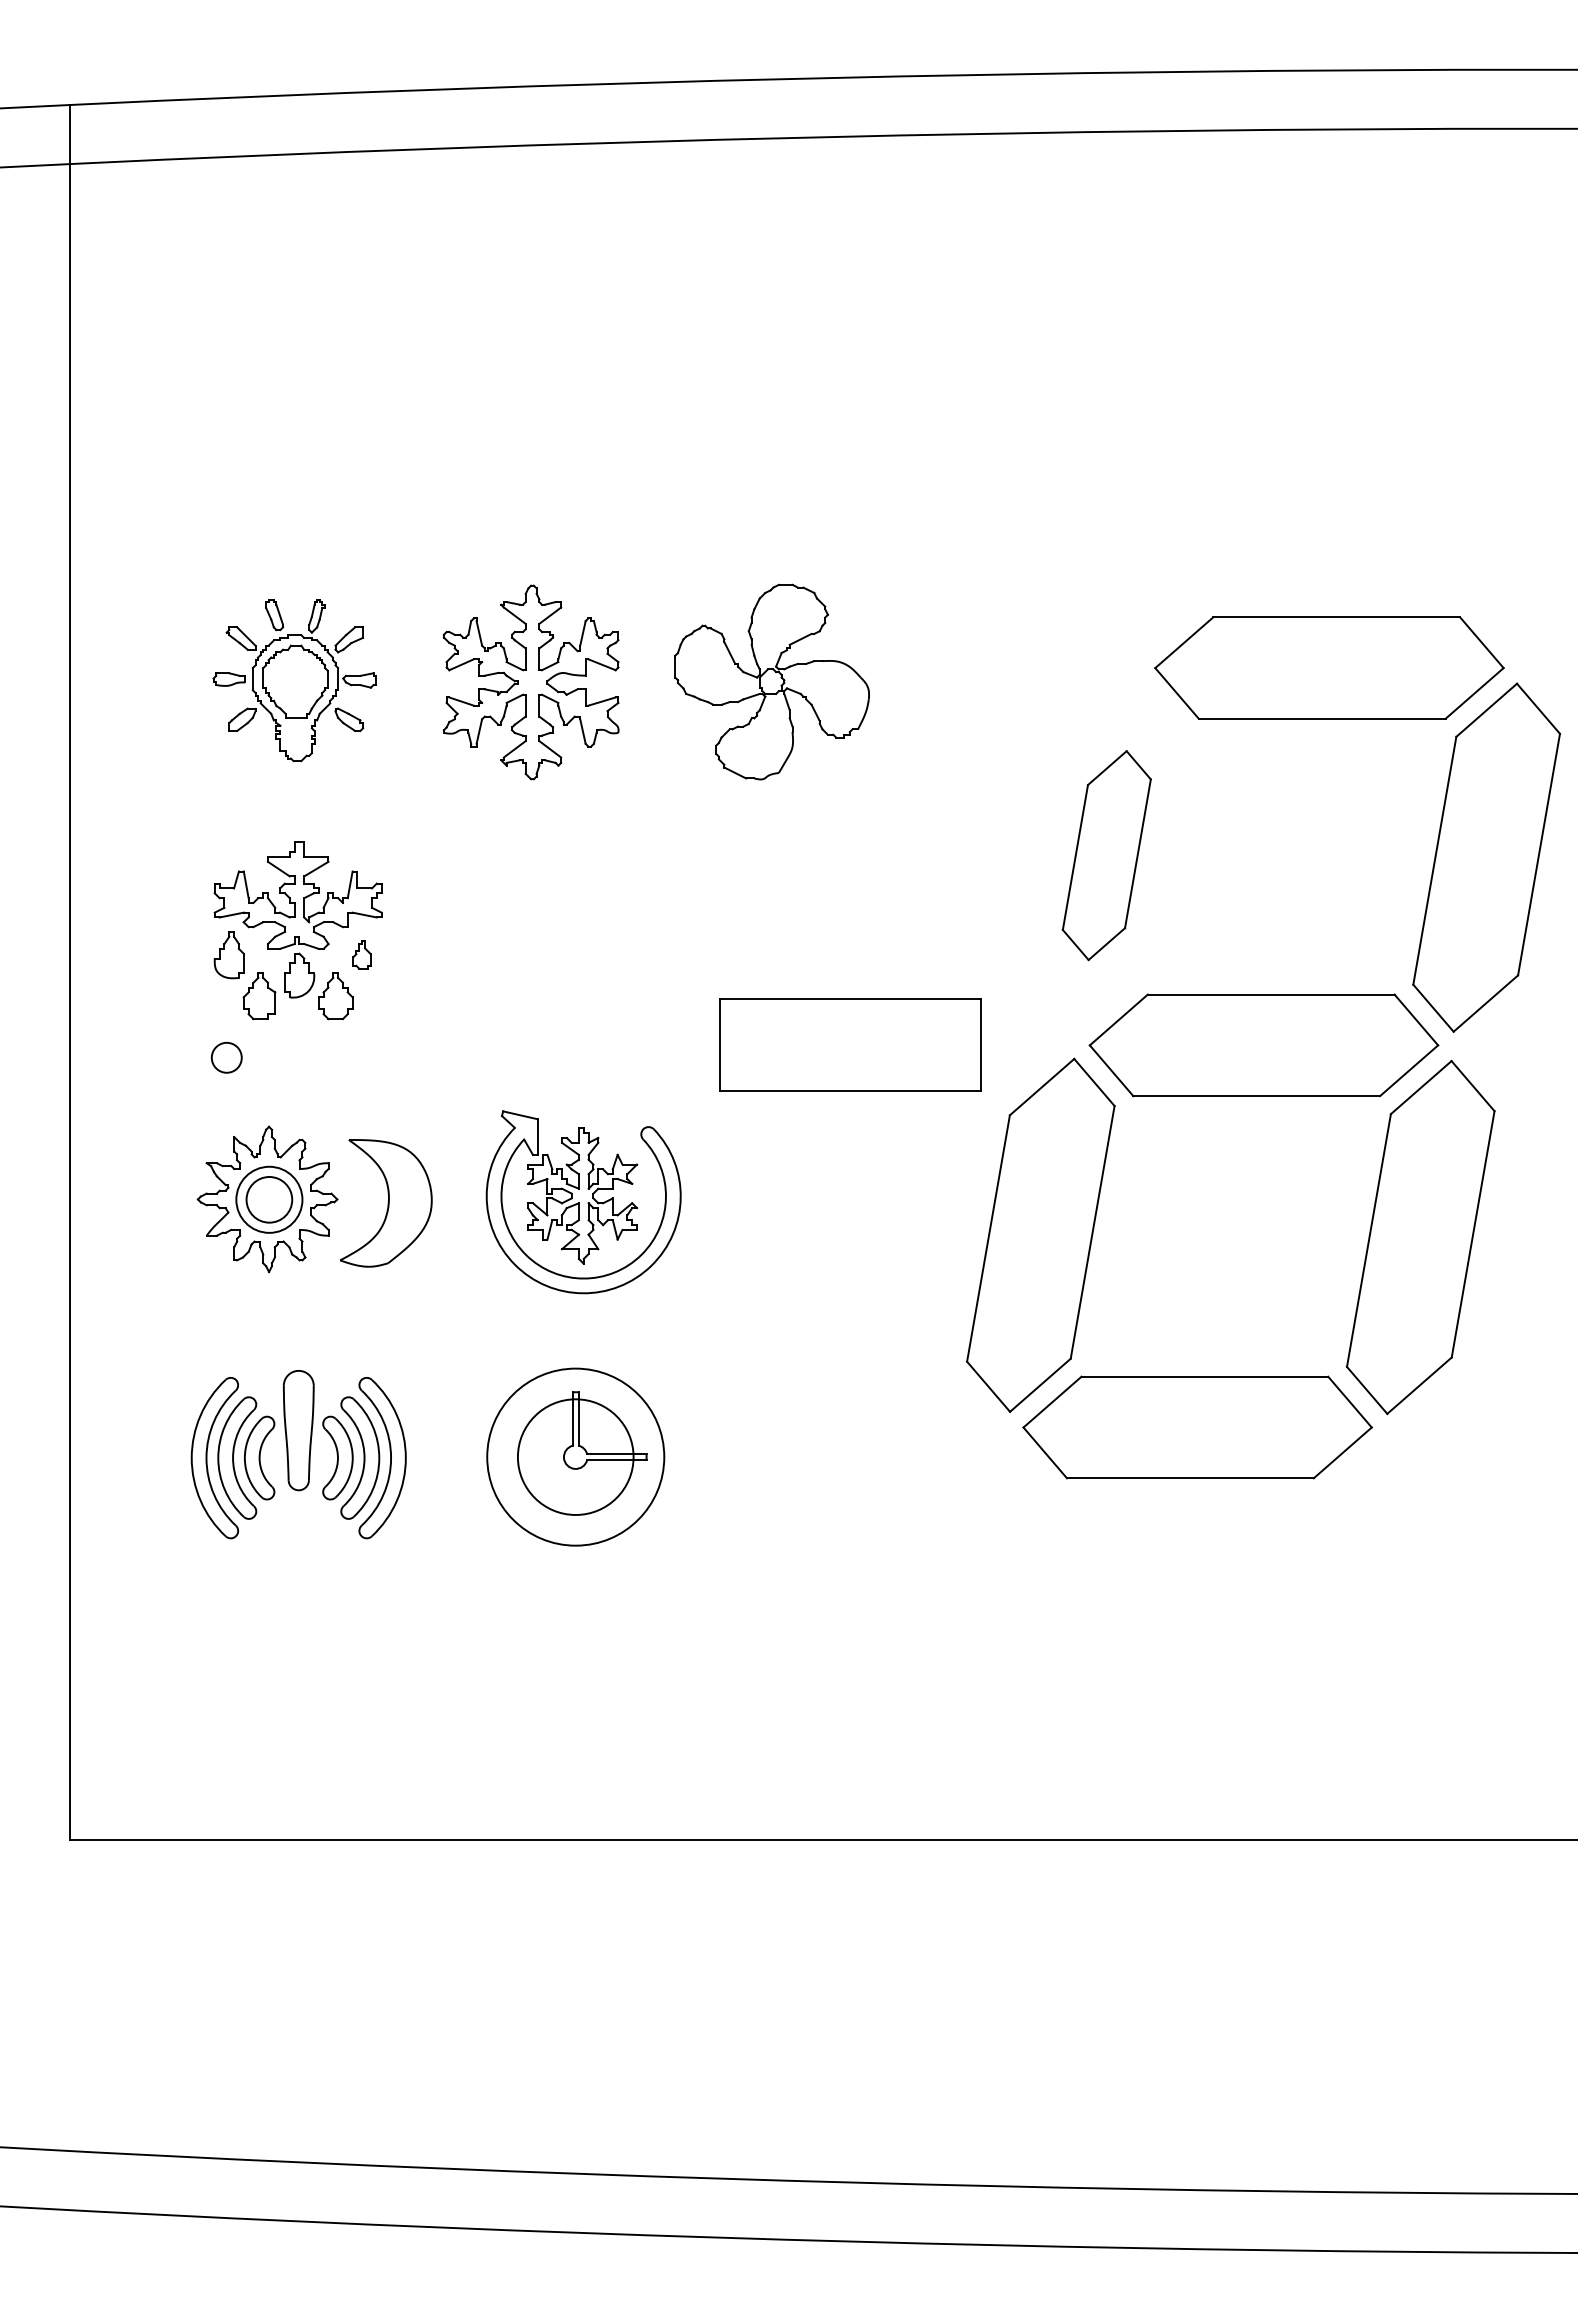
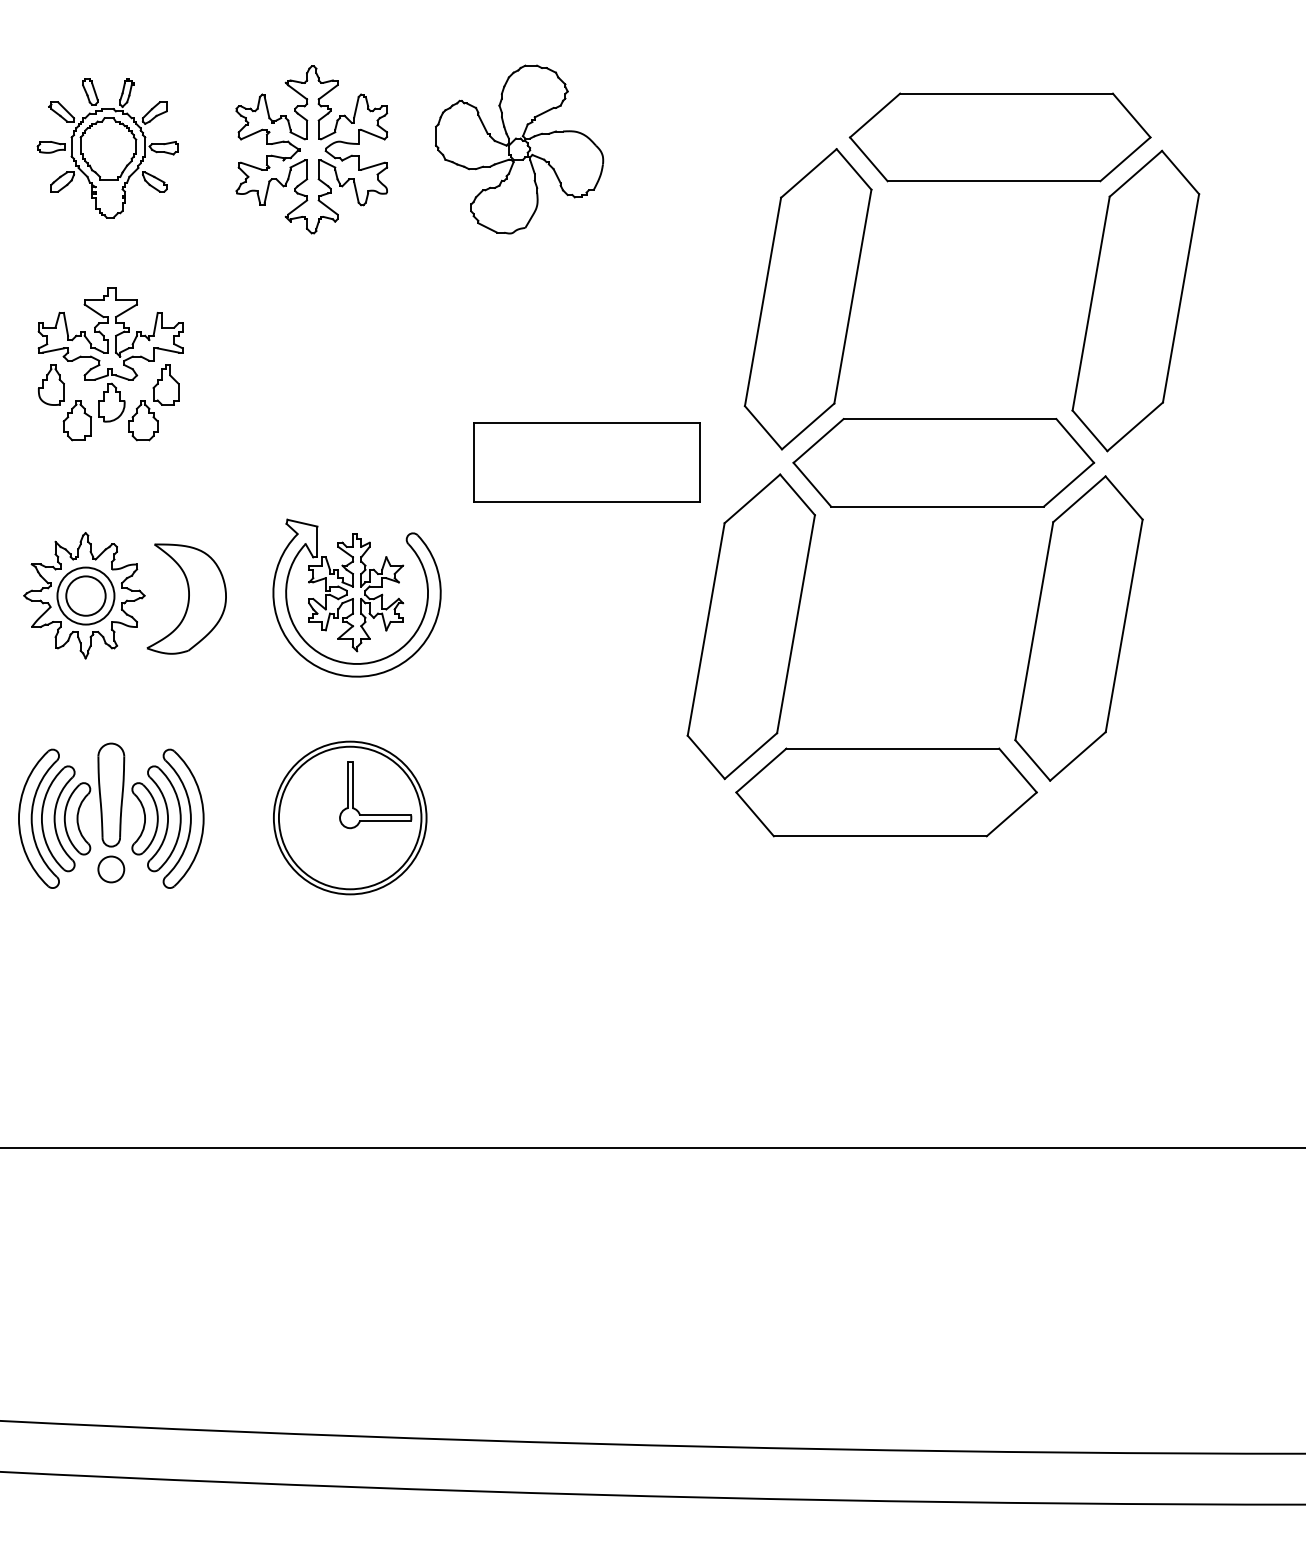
part: (1106, 855) -> (807, 299), size x1.67
part: (361, 954) -> (165, 384), size x1.67
circle: (226, 1057) -> (111, 869), moved
circle: (575, 1456) -> (349, 817), size x1.43

